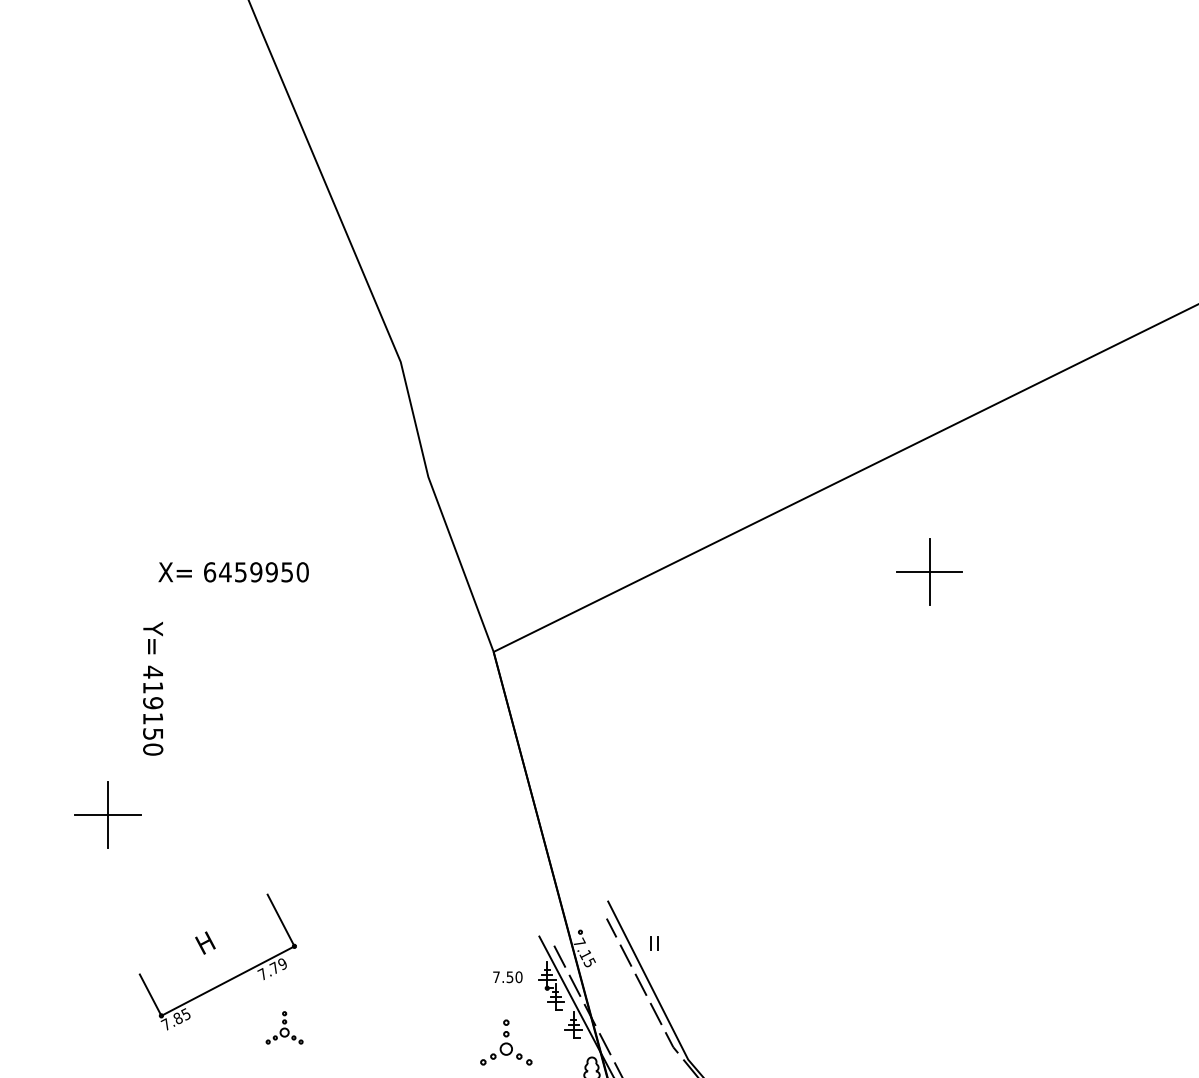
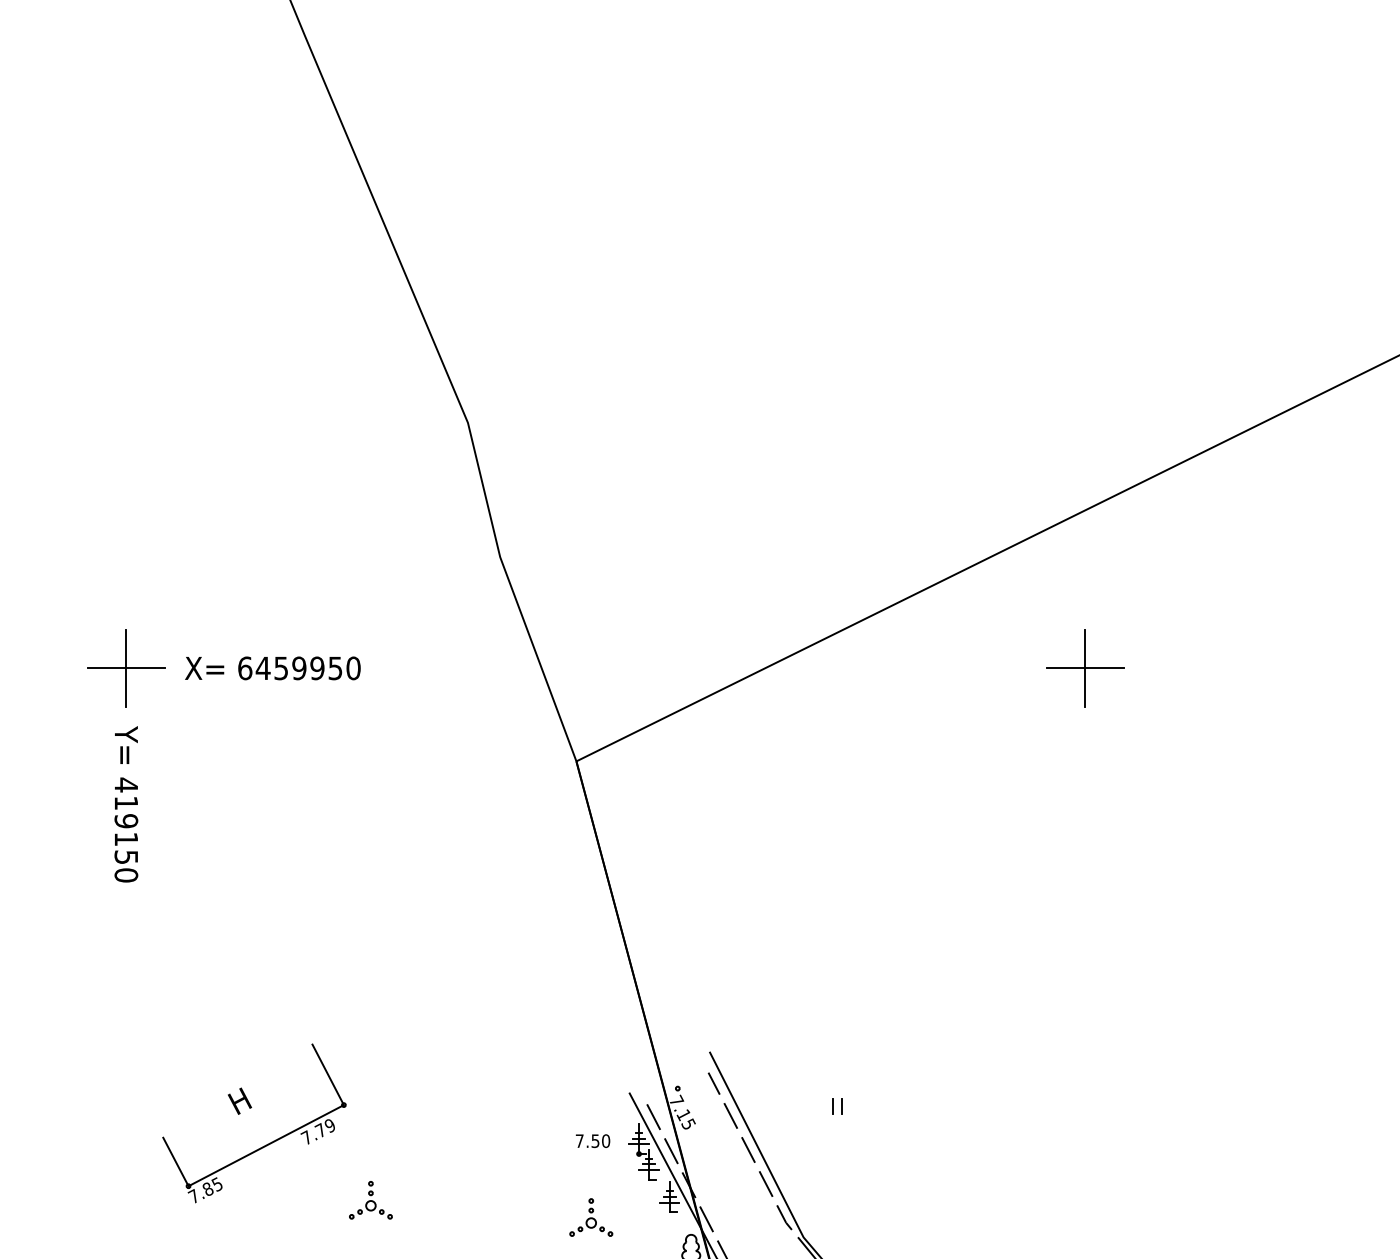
text: (153, 688) -> (126, 804), moved
part: (107, 814) -> (125, 667), moved
part: (654, 943) -> (837, 1106), moved
part: (284, 1027) -> (370, 1199), moved
part: (506, 1042) -> (591, 1217), size x0.71

